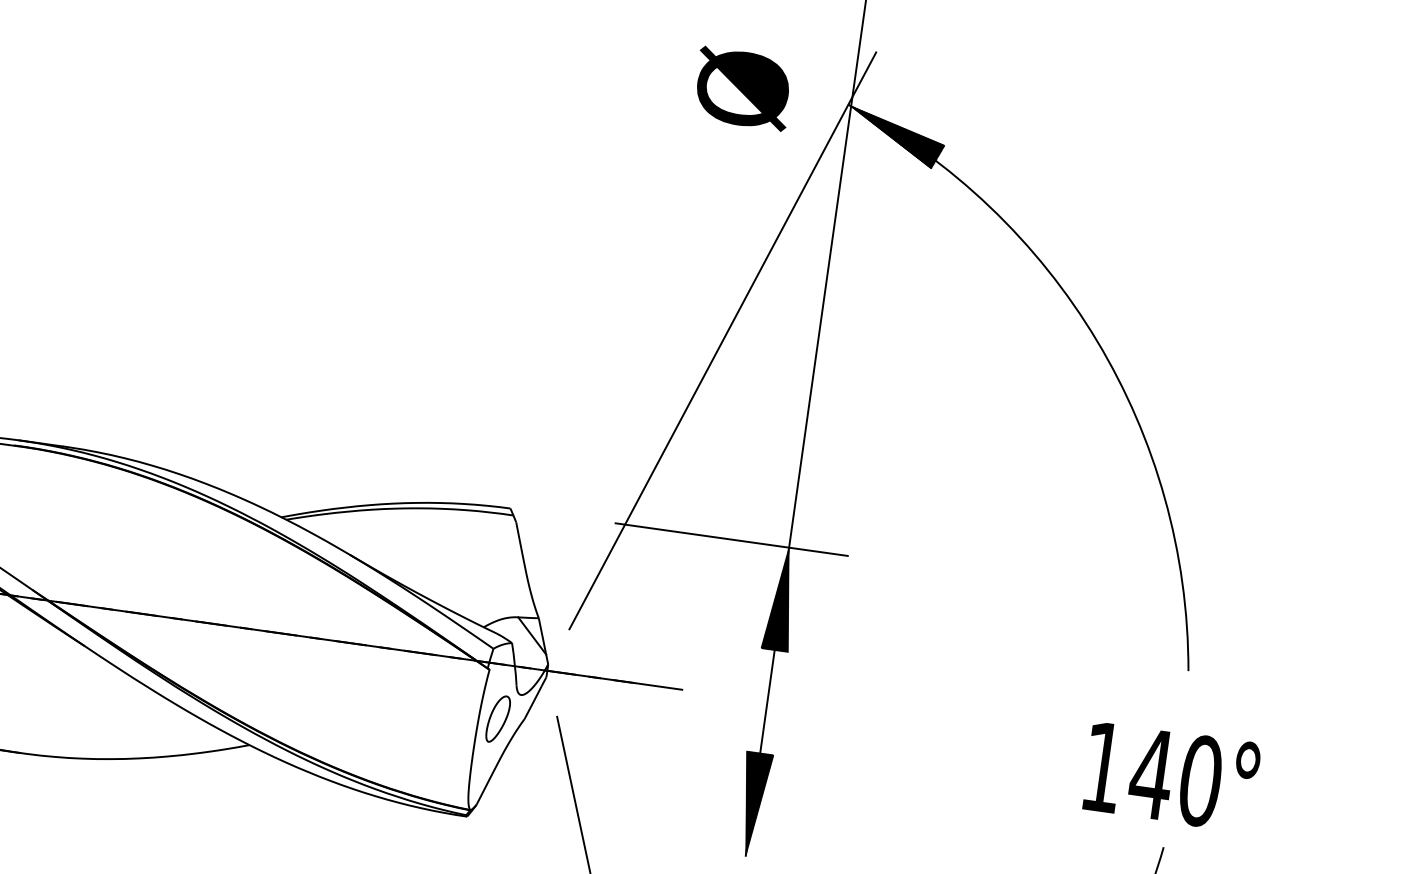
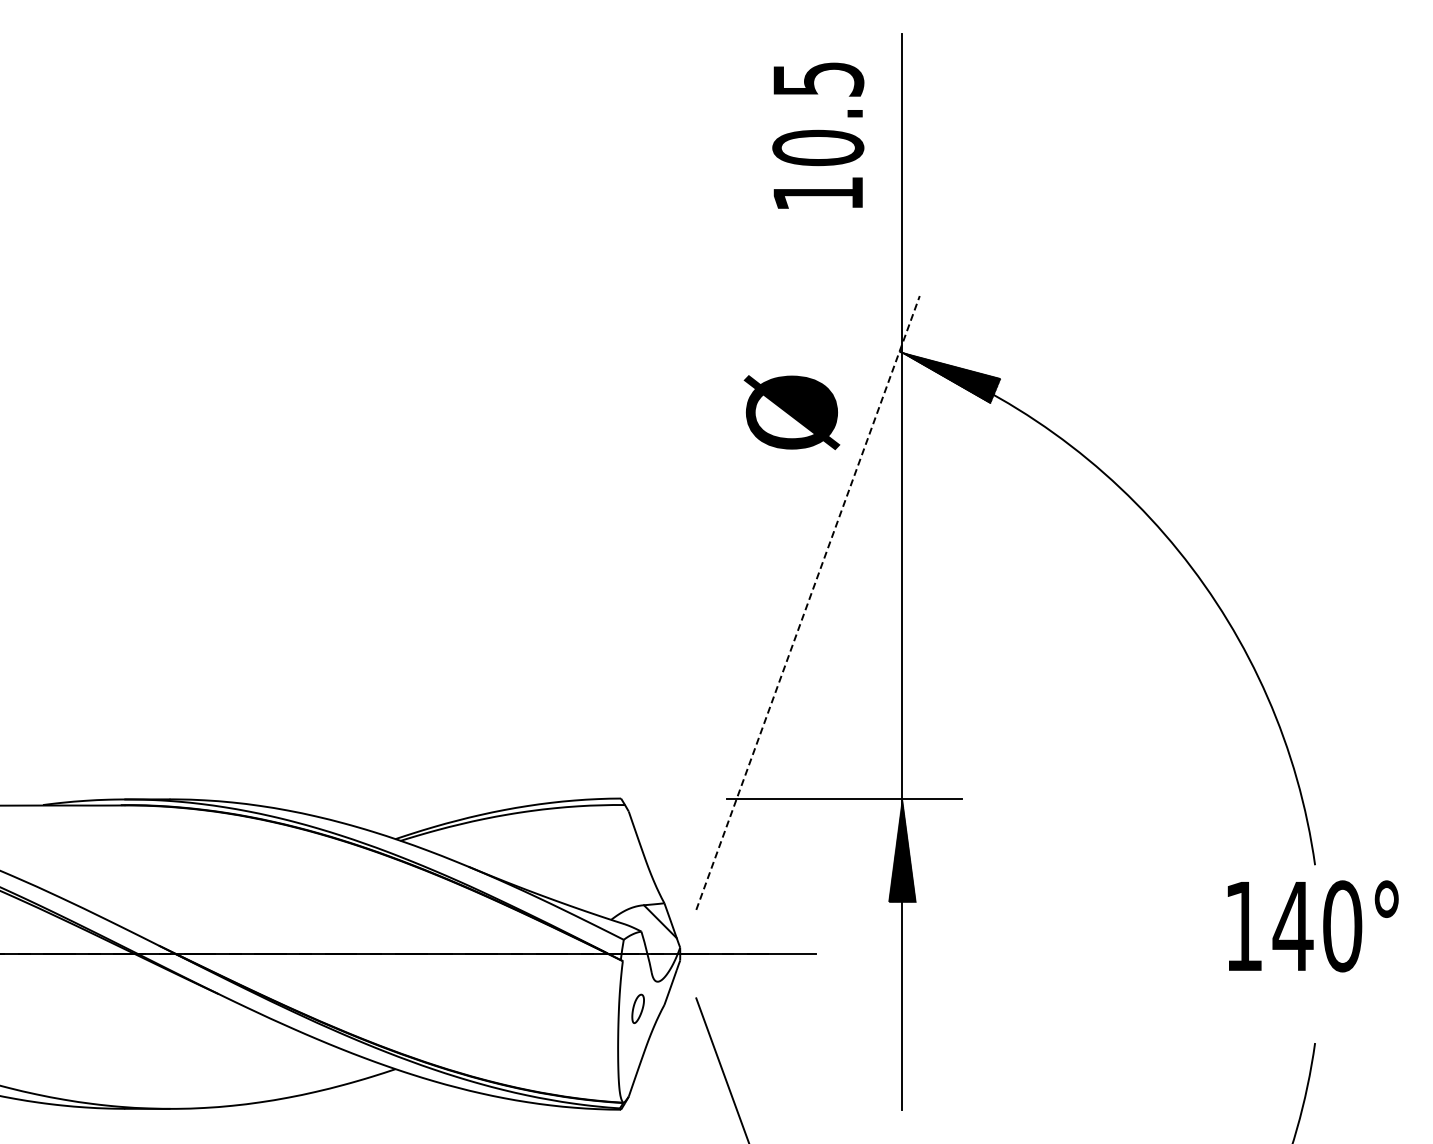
text: (742, 88) -> (791, 412), moved
line: (723, 340) -> (808, 602), solid -> dashed
part: (497, 718) -> (637, 1008), size x0.6
text: (1170, 776) -> (1312, 926), moved
hatch: (753, 804) -> (902, 1057), removed

